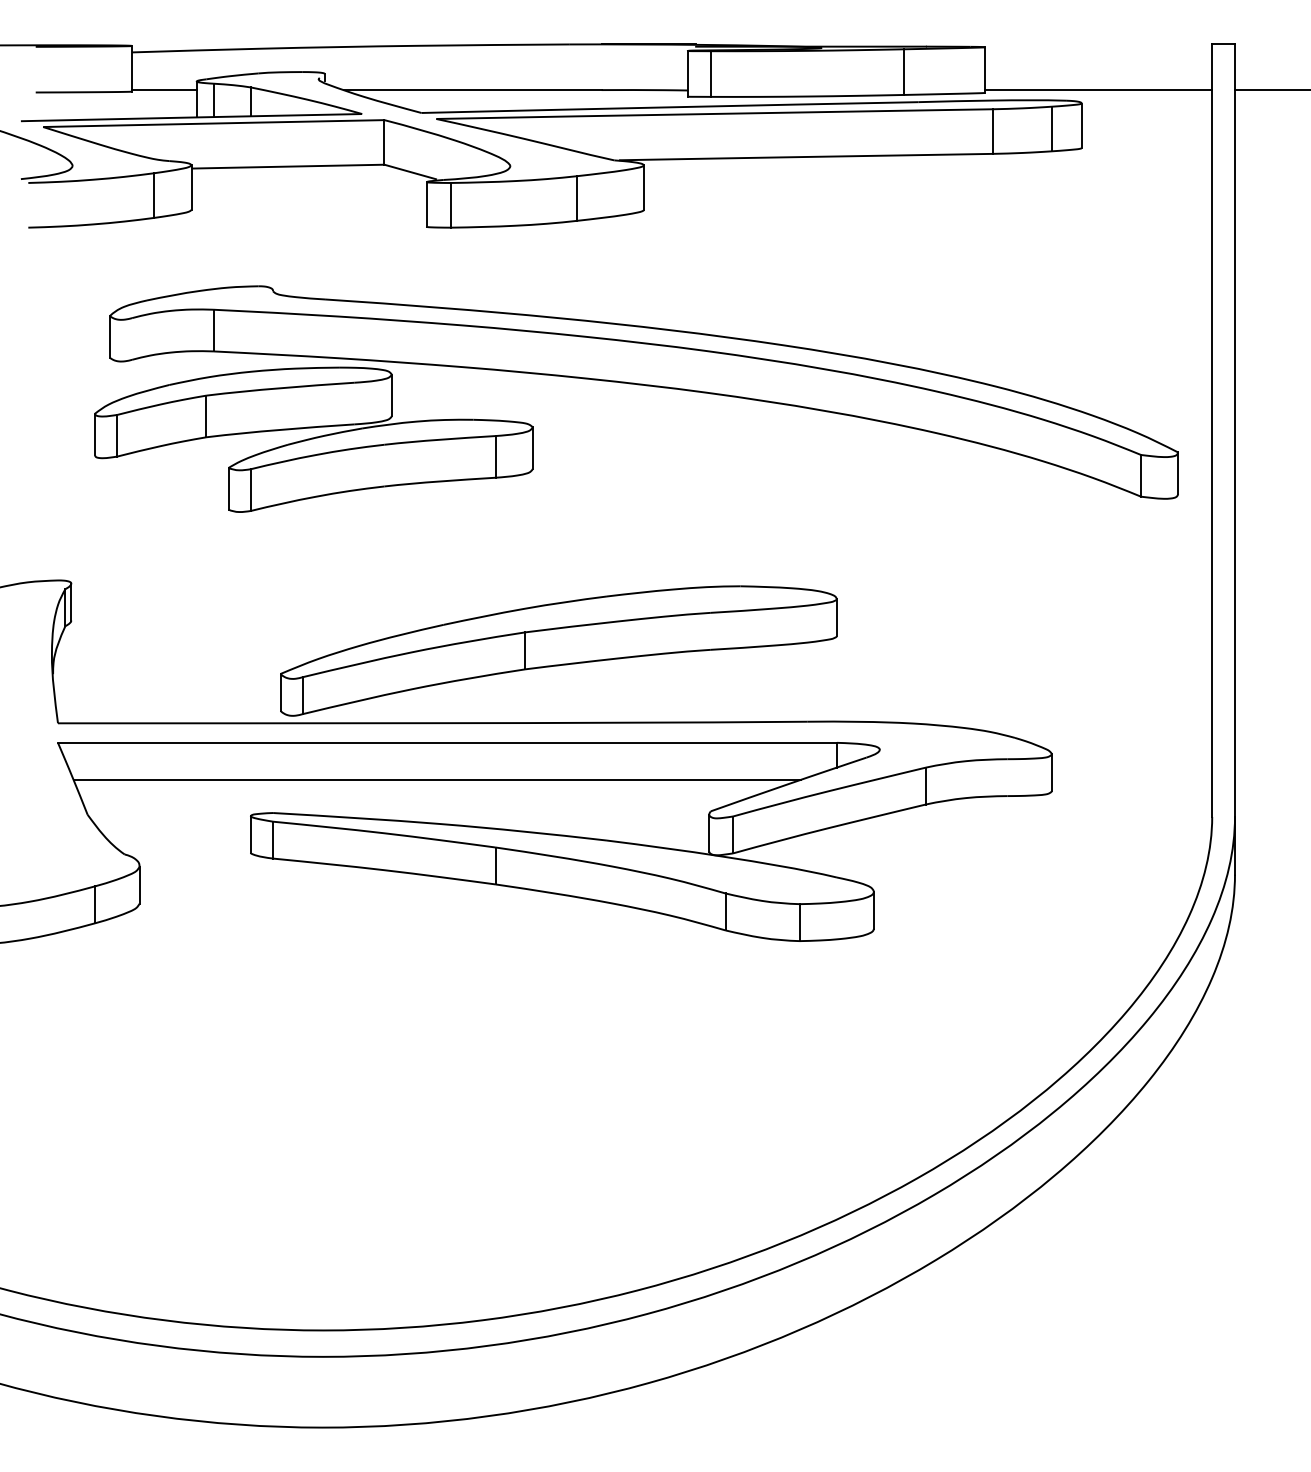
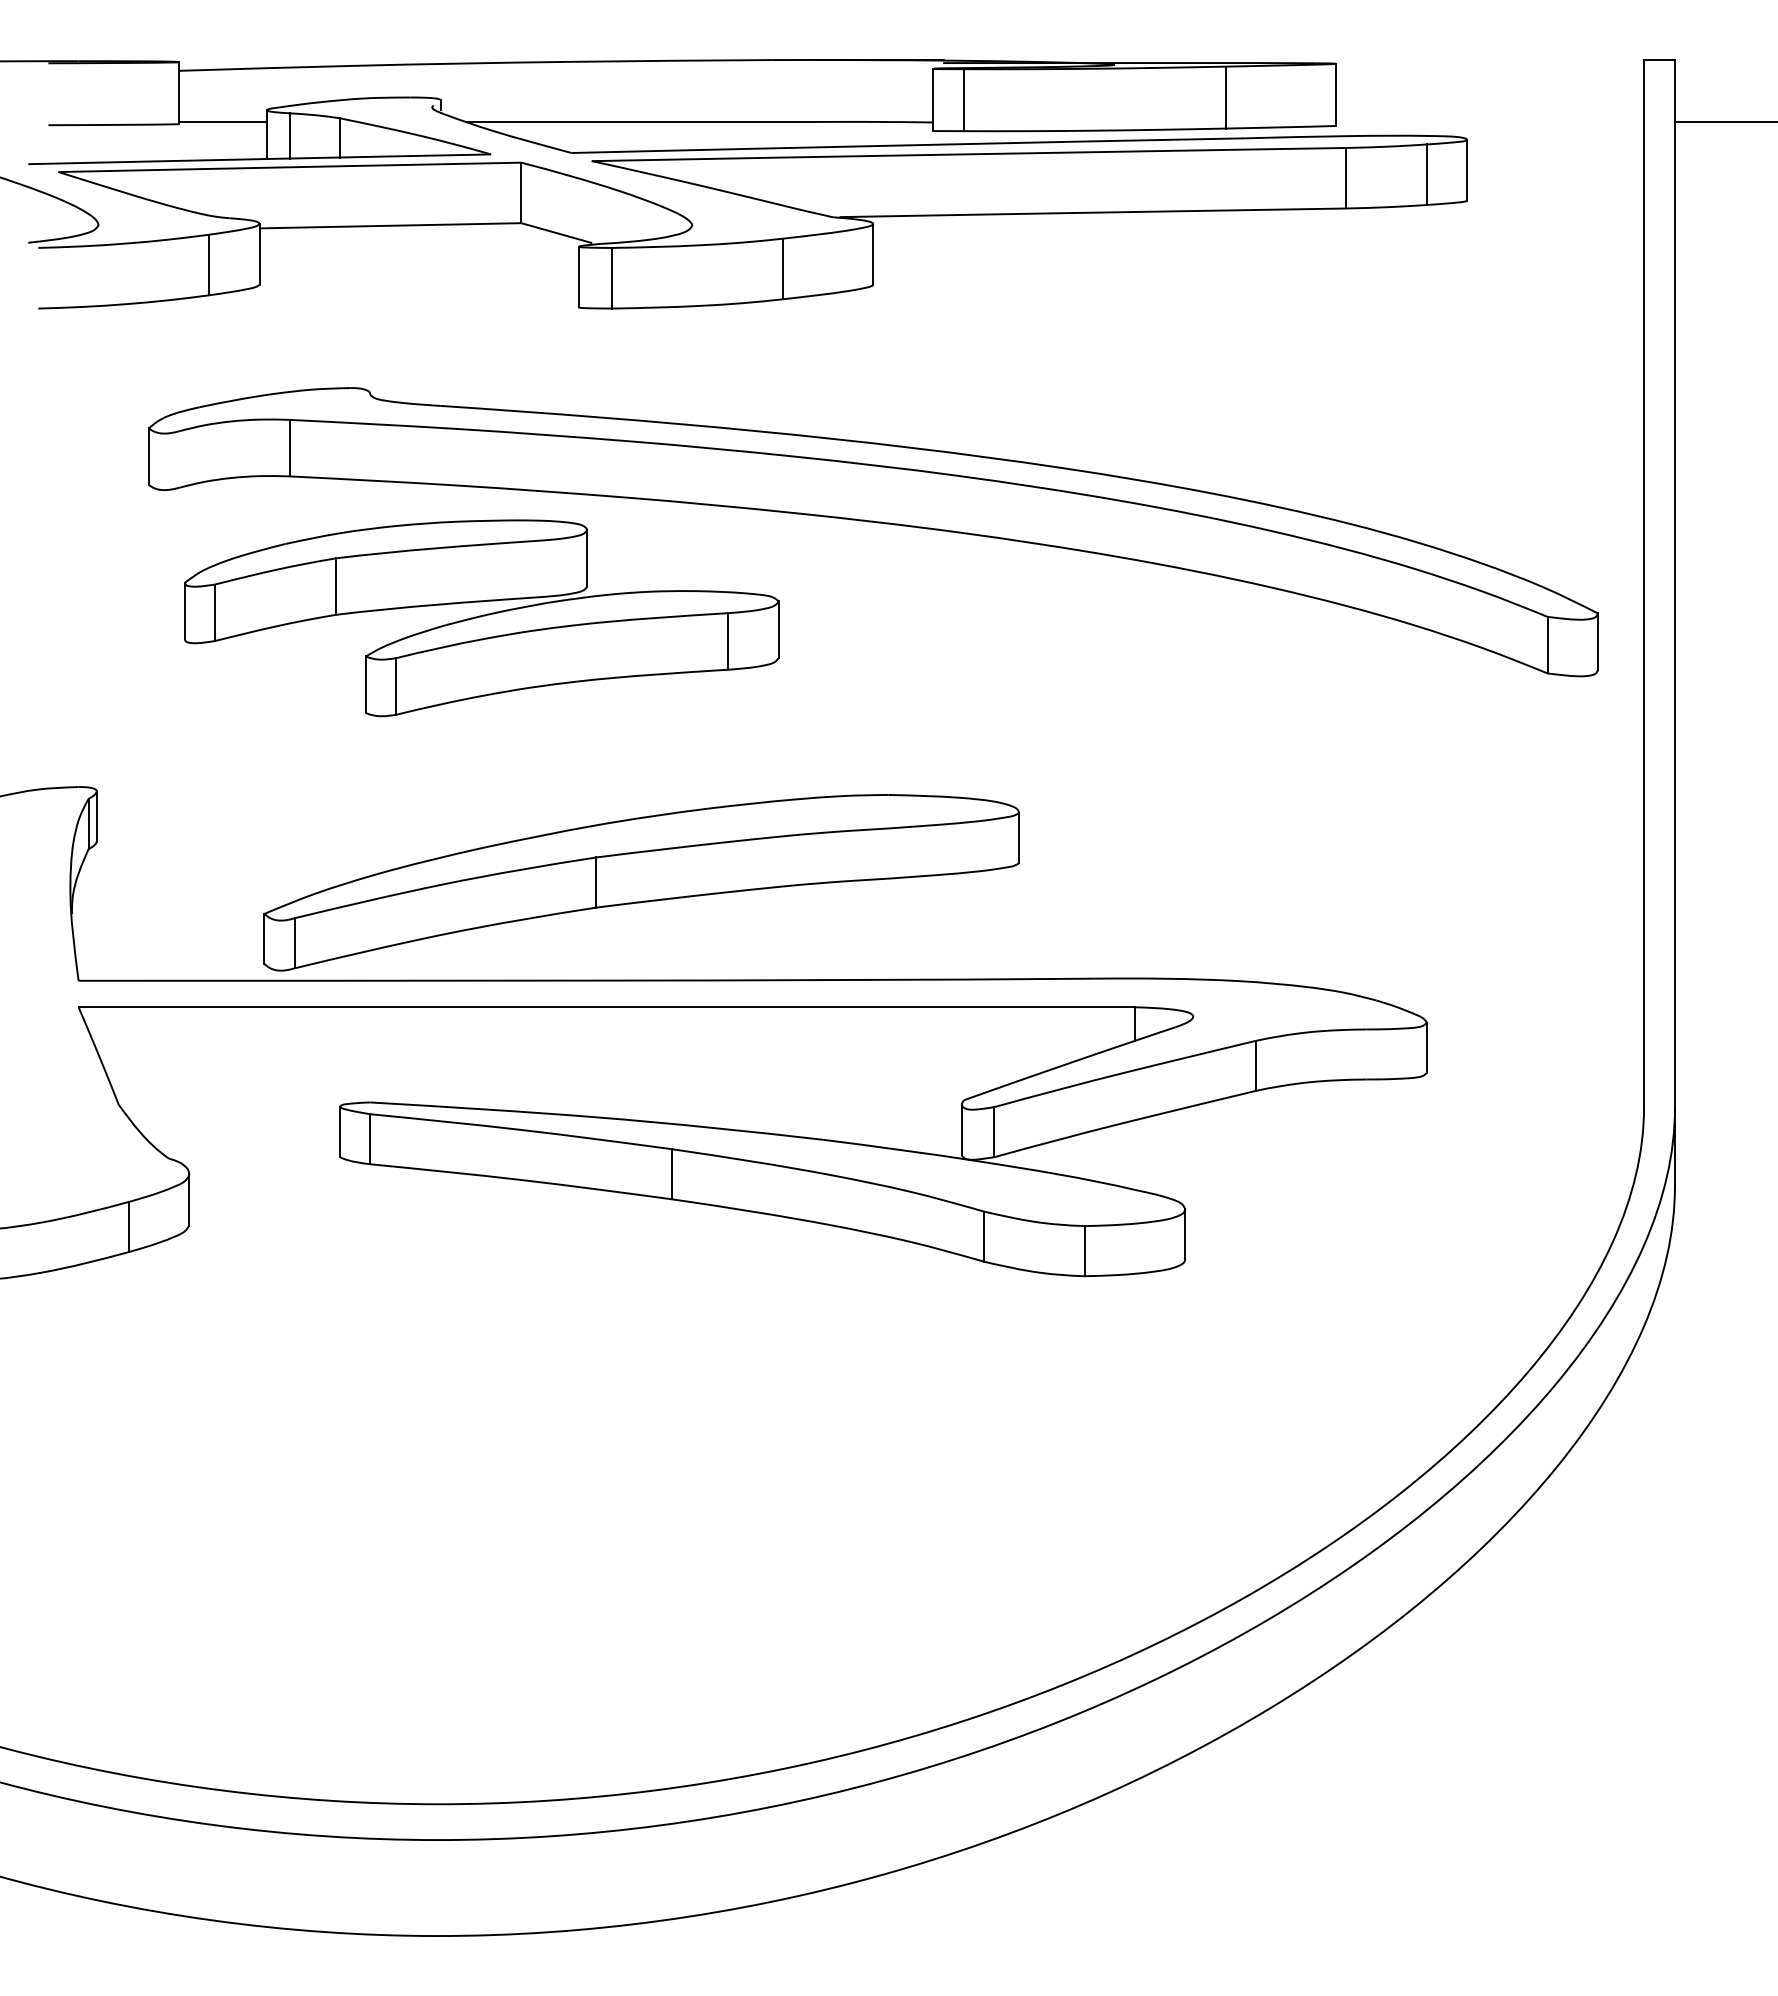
line: (1098, 89) -> (1490, 121), removed
part: (313, 439) -> (481, 618), moved
part: (558, 650) -> (641, 882), moved
line: (436, 779) -> (592, 1057), removed

